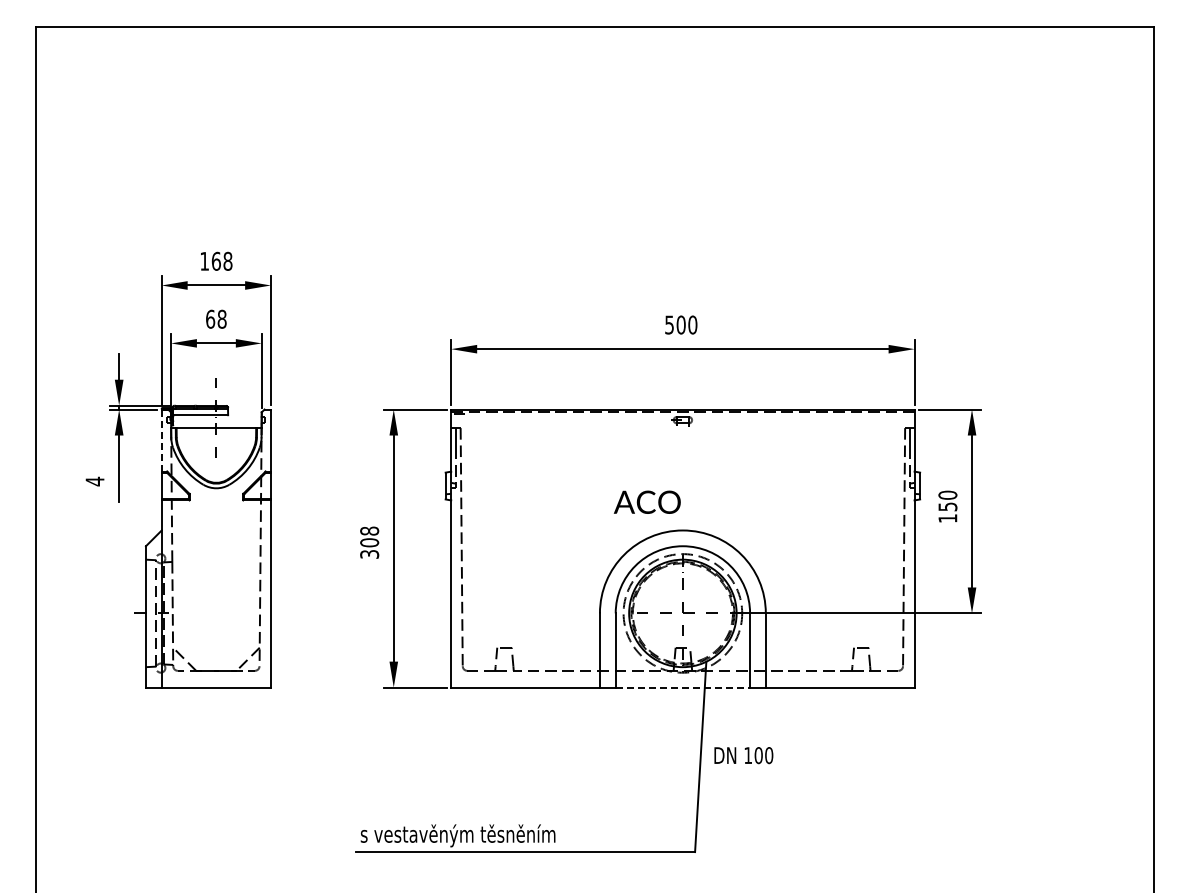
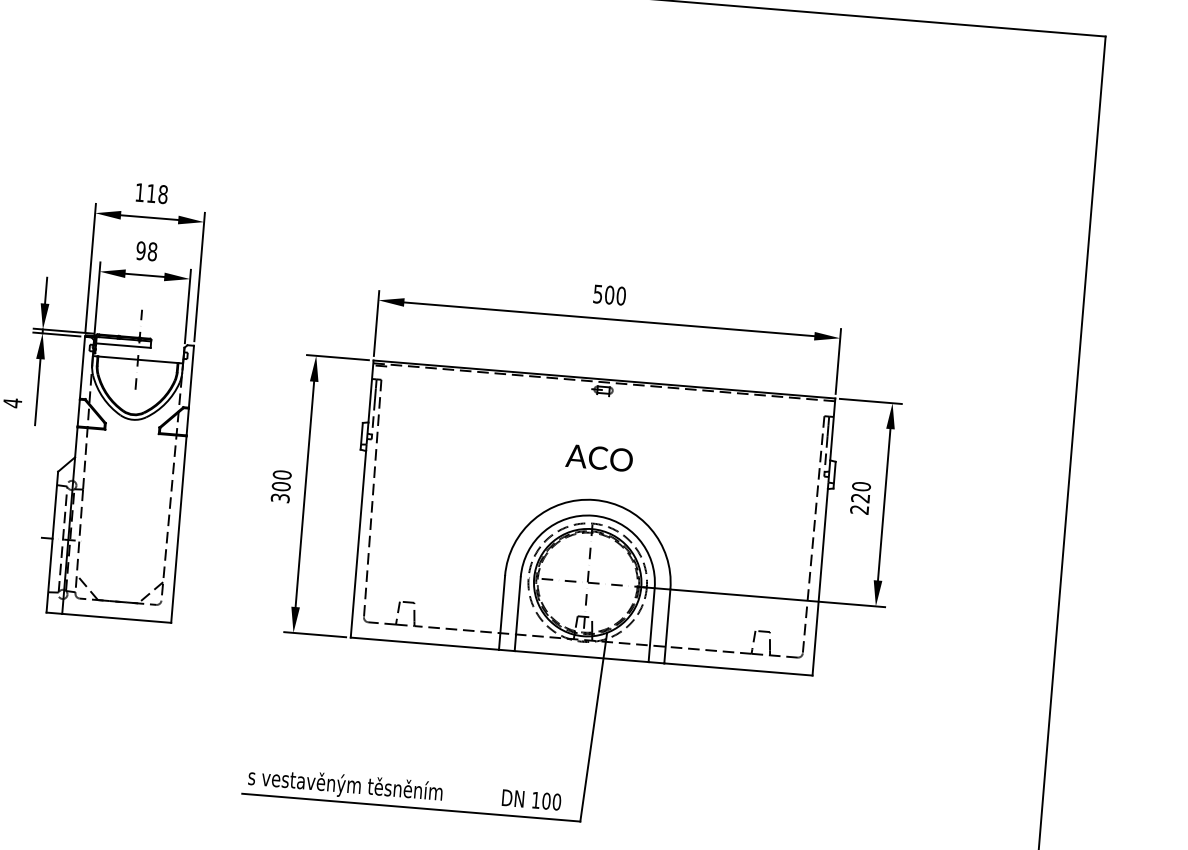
text: (215, 260) -> (150, 192), 168 -> 118
text: (210, 318) -> (141, 250), 68 -> 98
line: (161, 440) -> (82, 367), dashed -> solid
text: (646, 501) -> (598, 457), moved
text: (947, 512) -> (859, 503), 150 -> 220
text: (369, 530) -> (282, 474), 308 -> 300
line: (683, 687) -> (582, 656), dashed -> solid
text: (743, 755) -> (531, 799), moved

